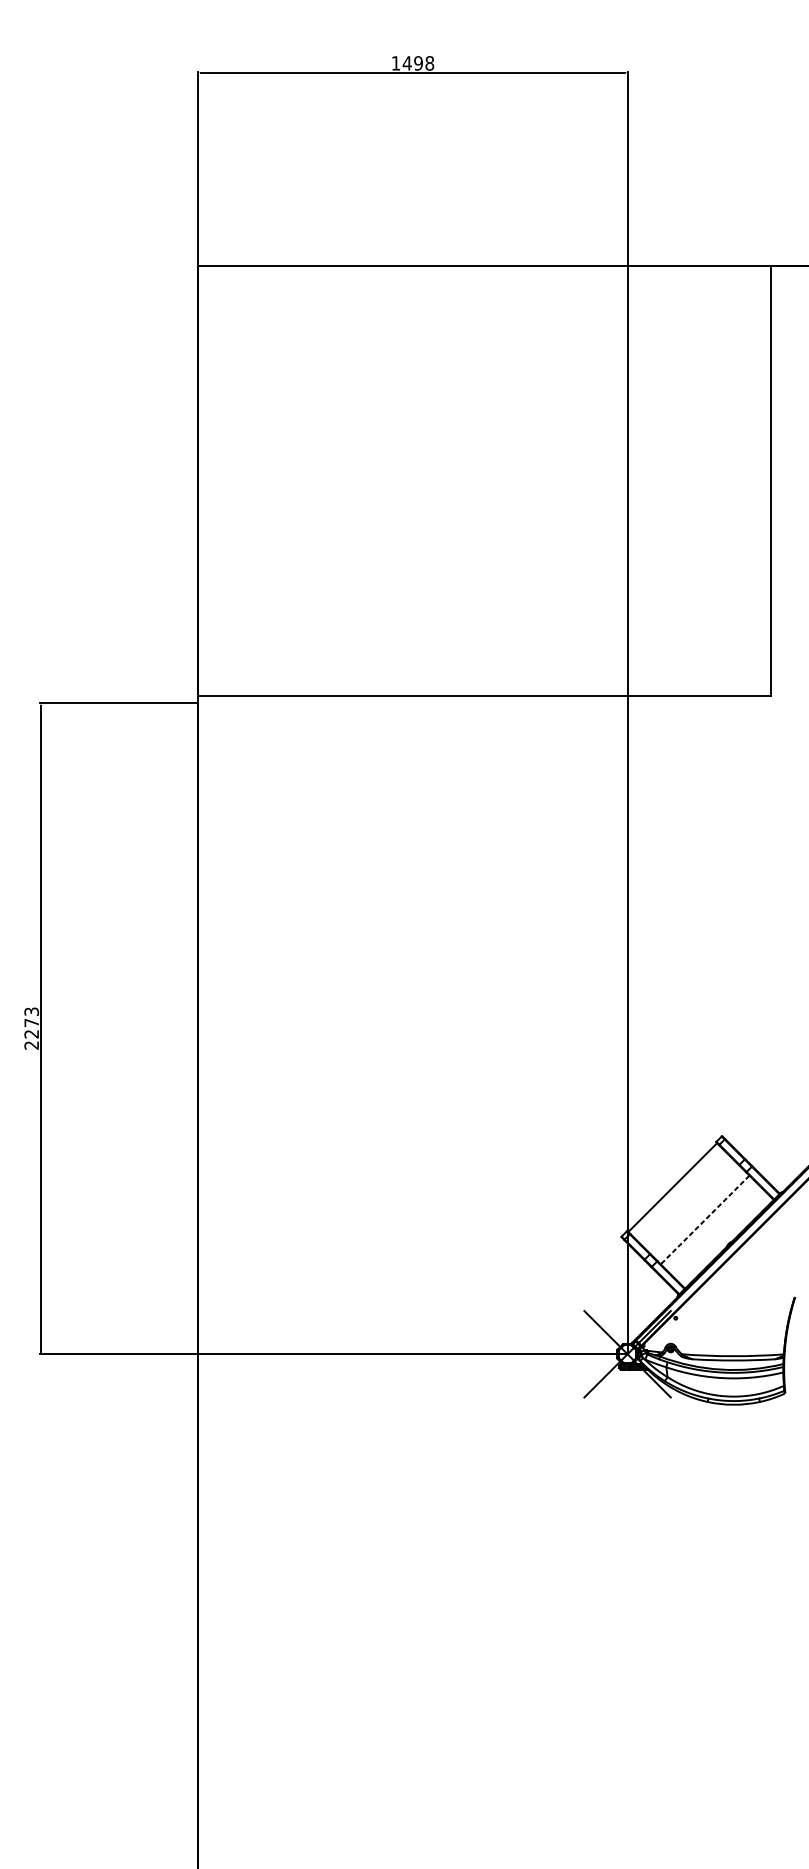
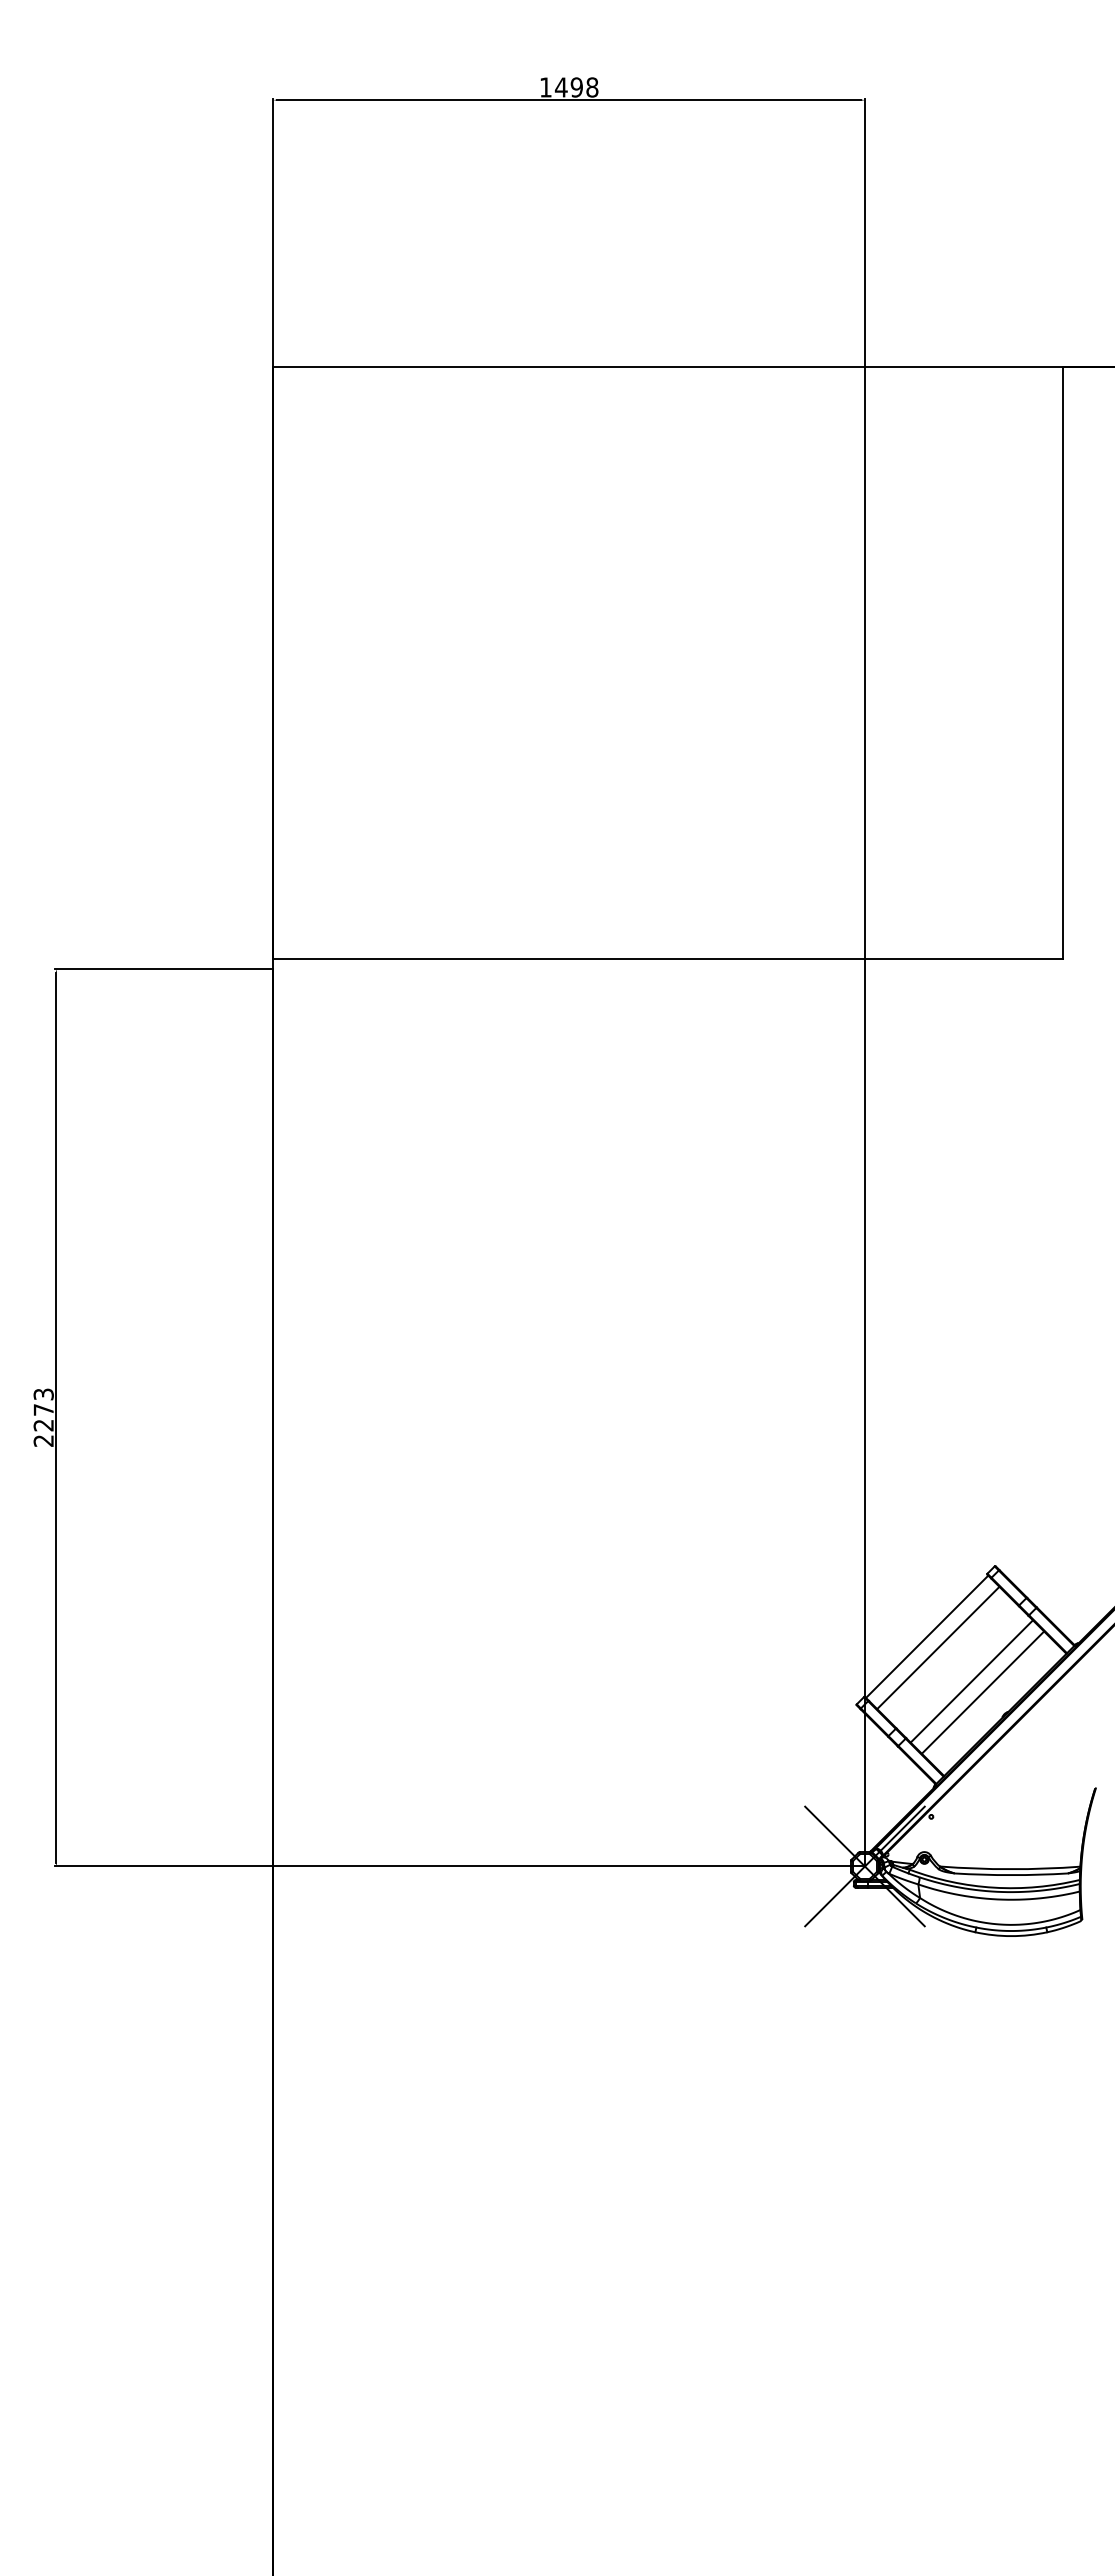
line: (680, 1195) -> (938, 1647), added
line: (704, 1220) -> (971, 1681), dashed -> solid
line: (712, 1228) -> (982, 1692), added

